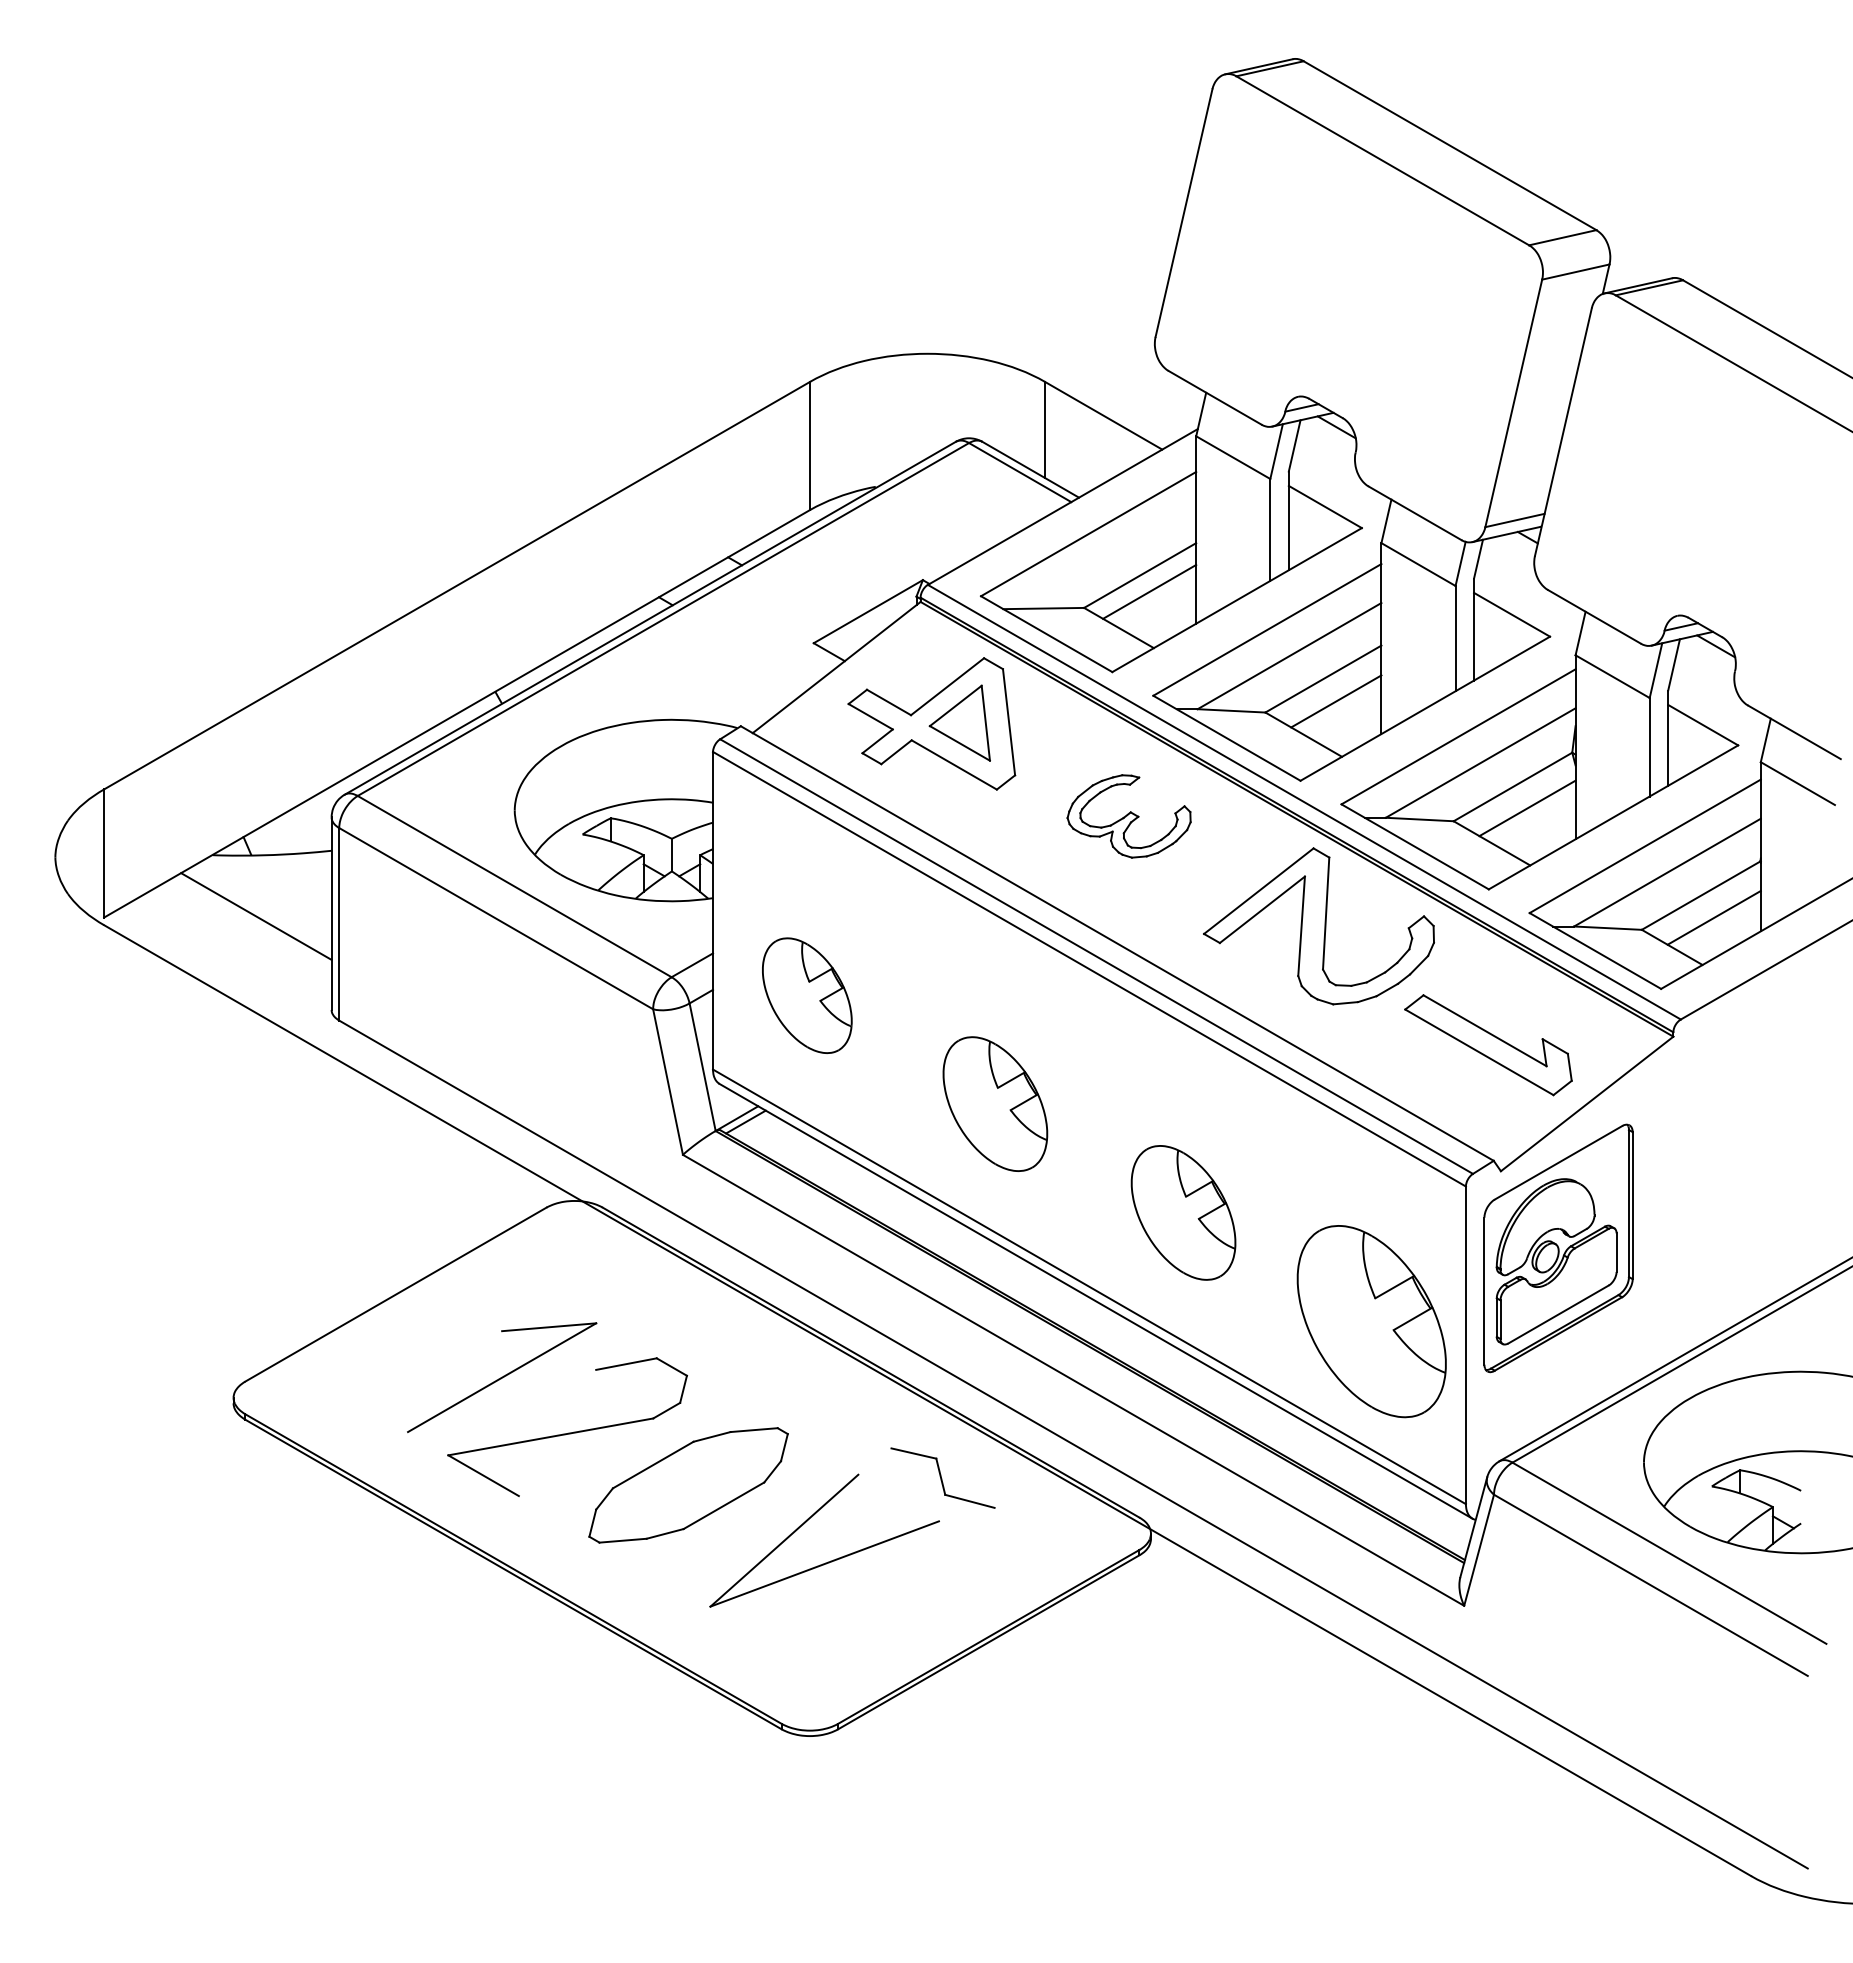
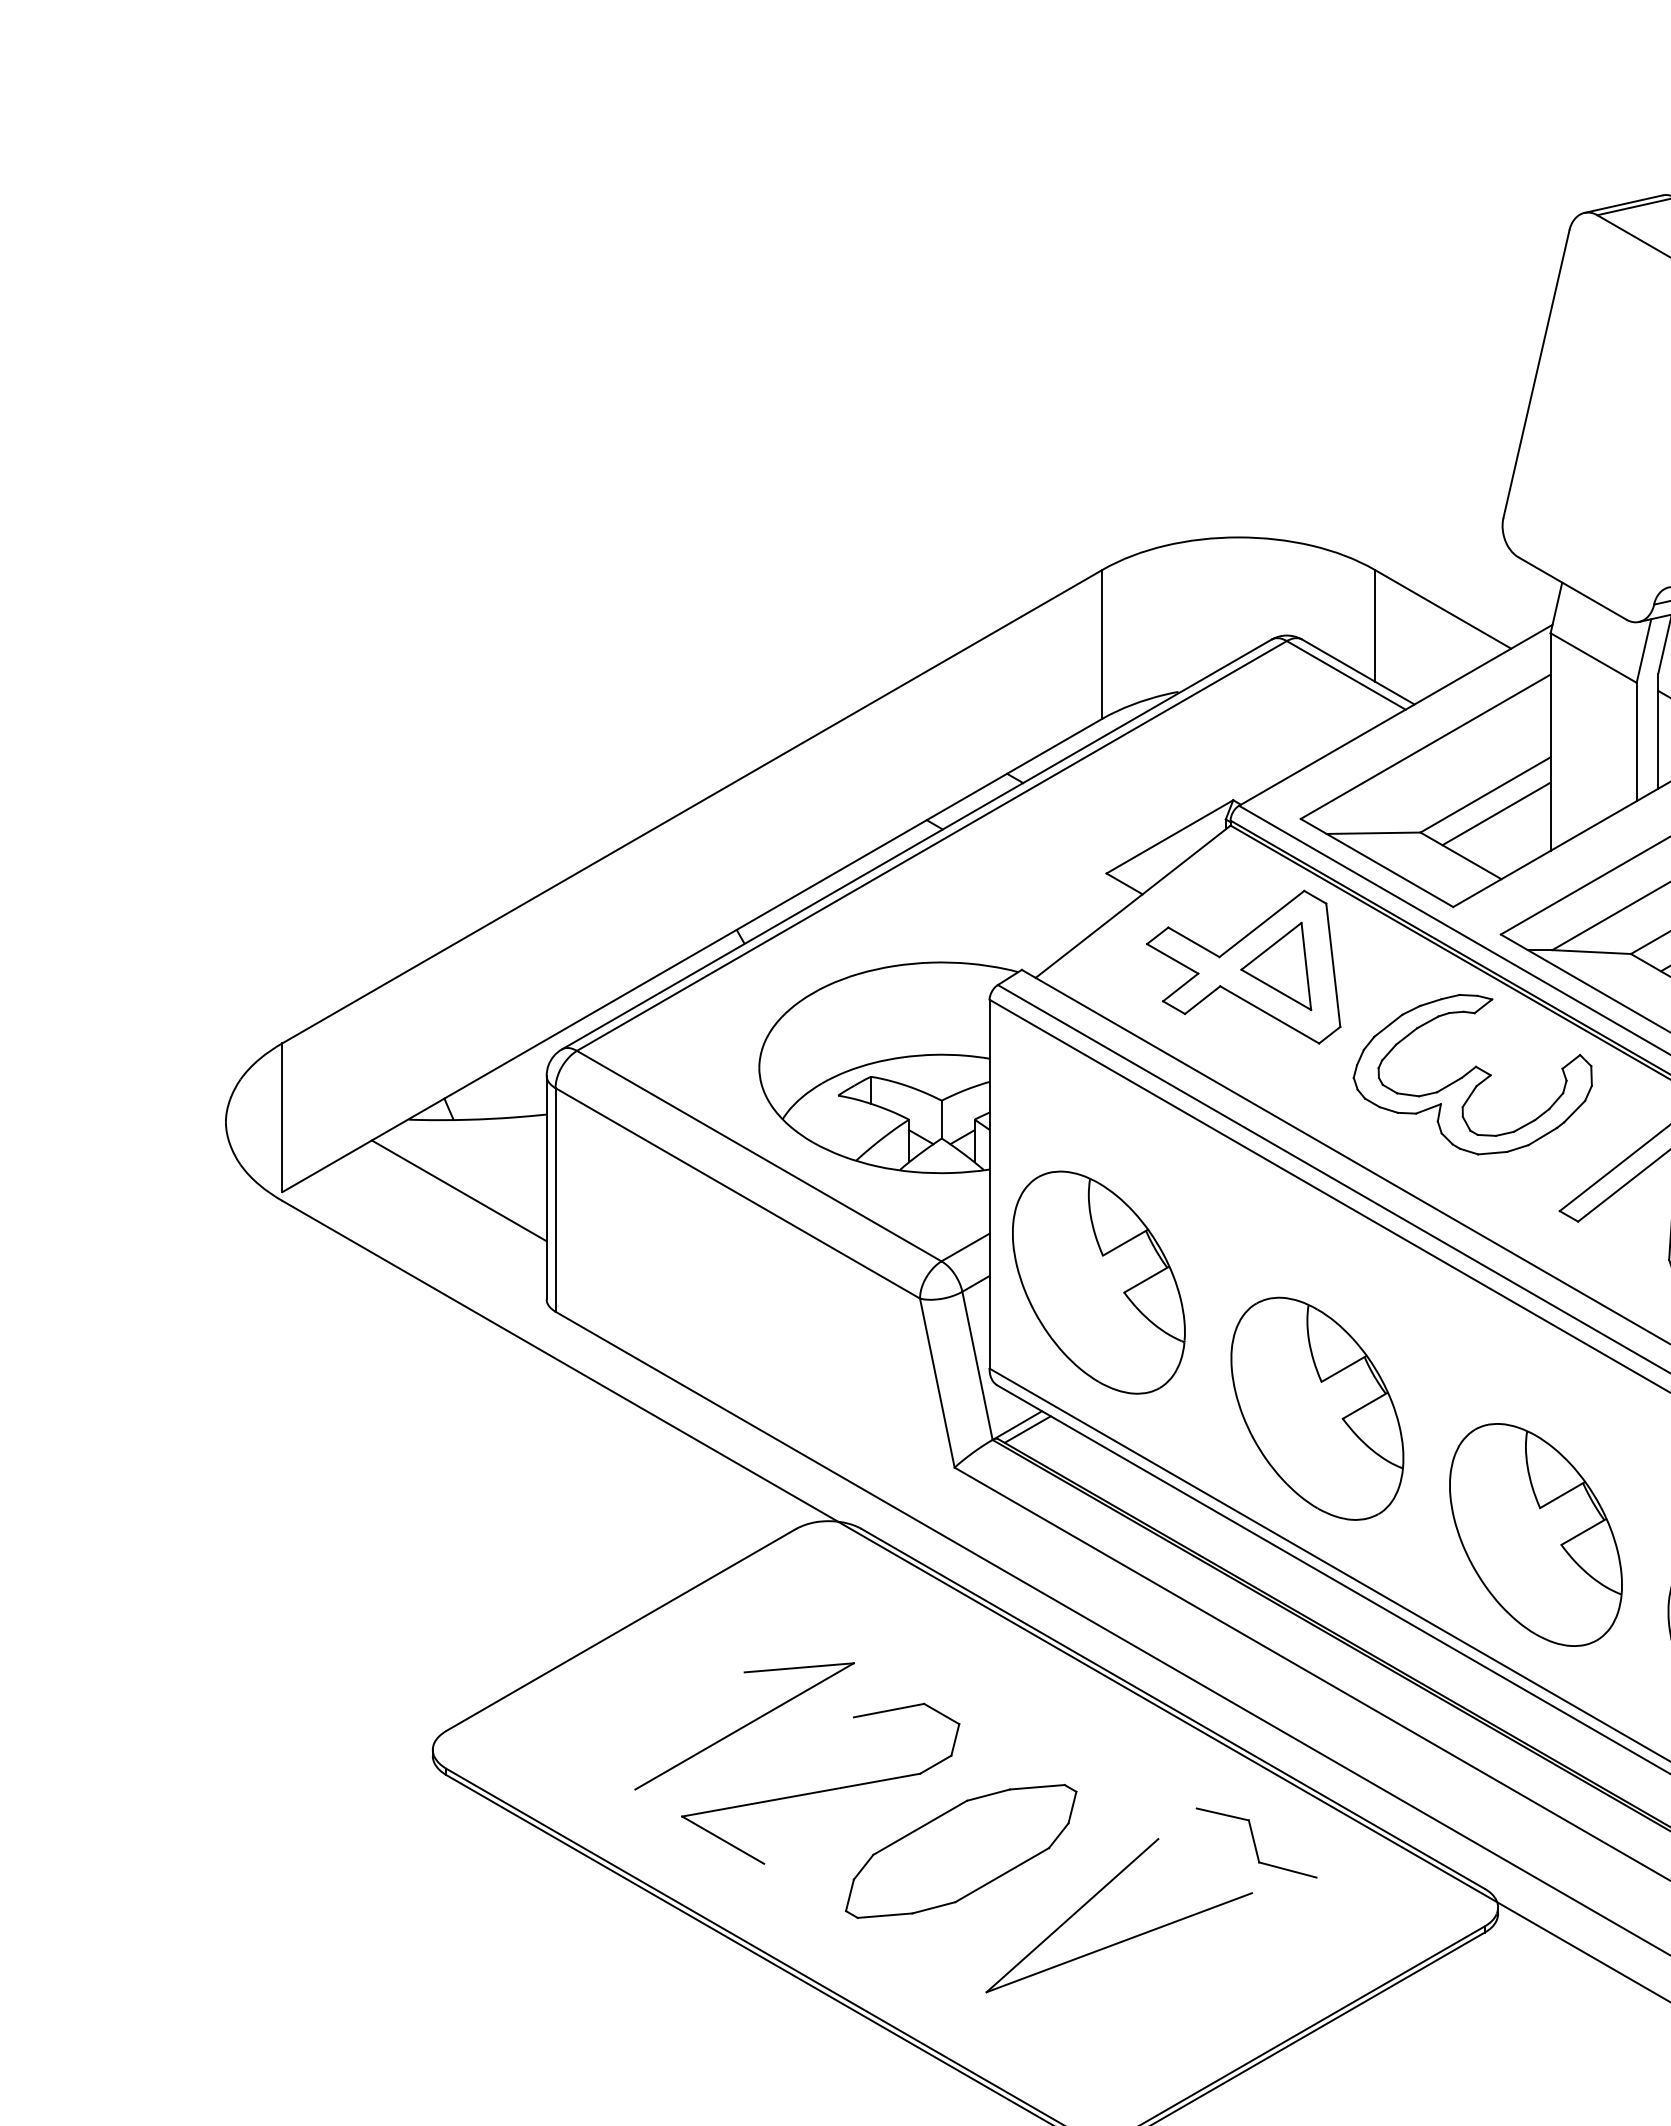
part: (1128, 816) -> (1472, 1074), size x1.67
part: (807, 995) -> (1099, 1282), size x1.67
part: (995, 1103) -> (1317, 1407), size x1.43
part: (1183, 1212) -> (1535, 1534), size x1.43

